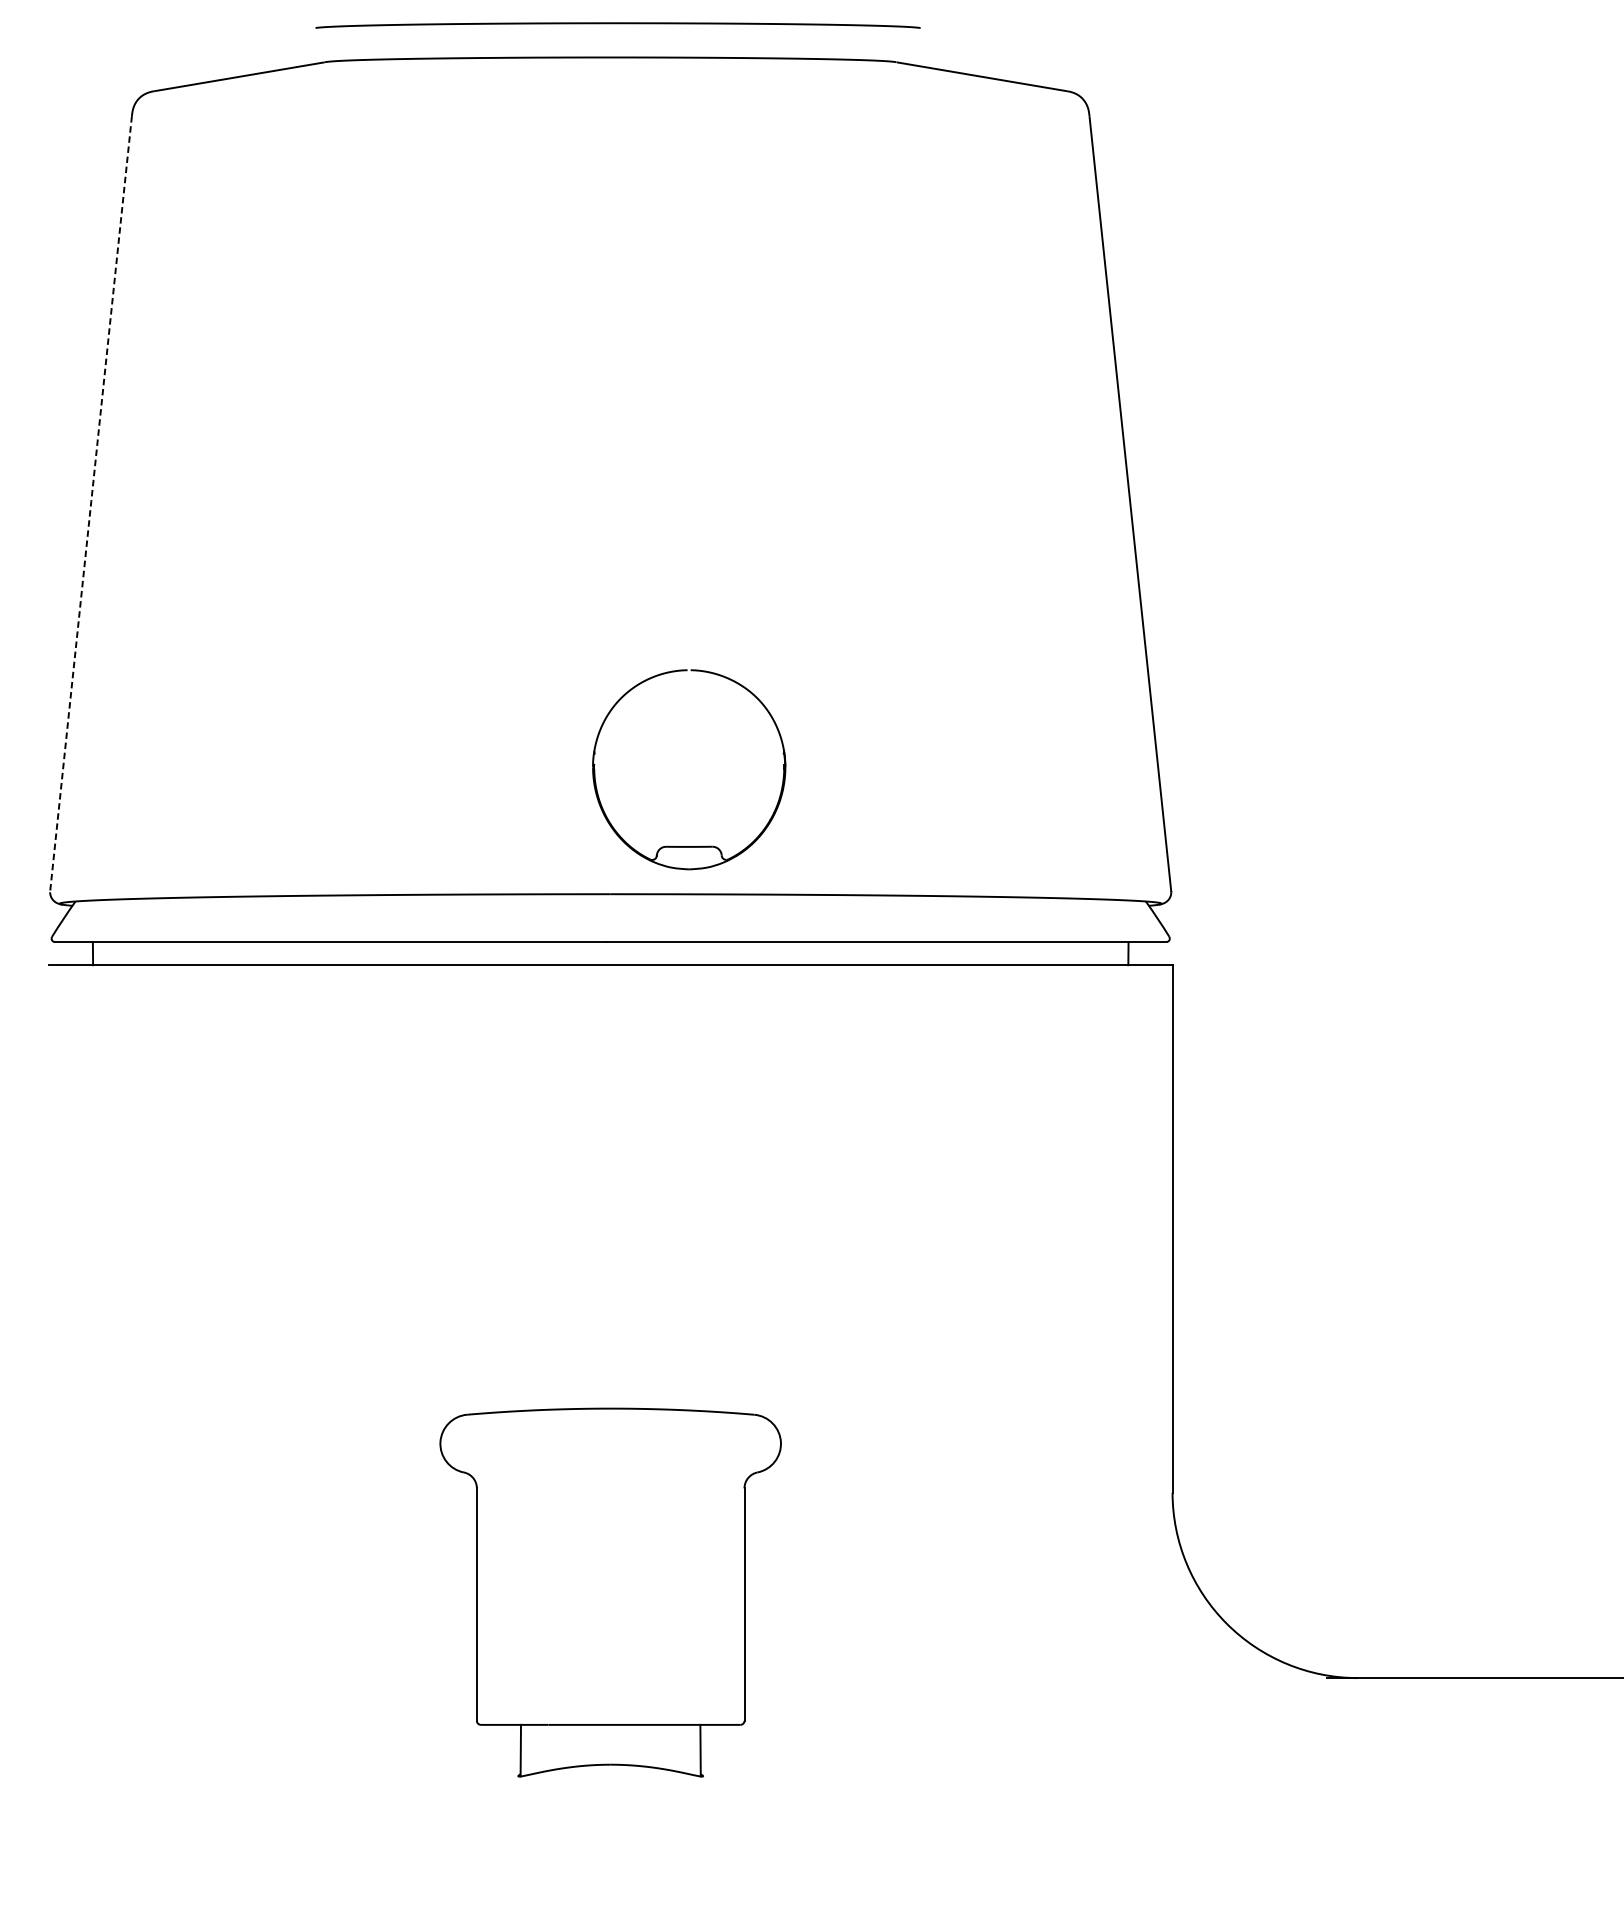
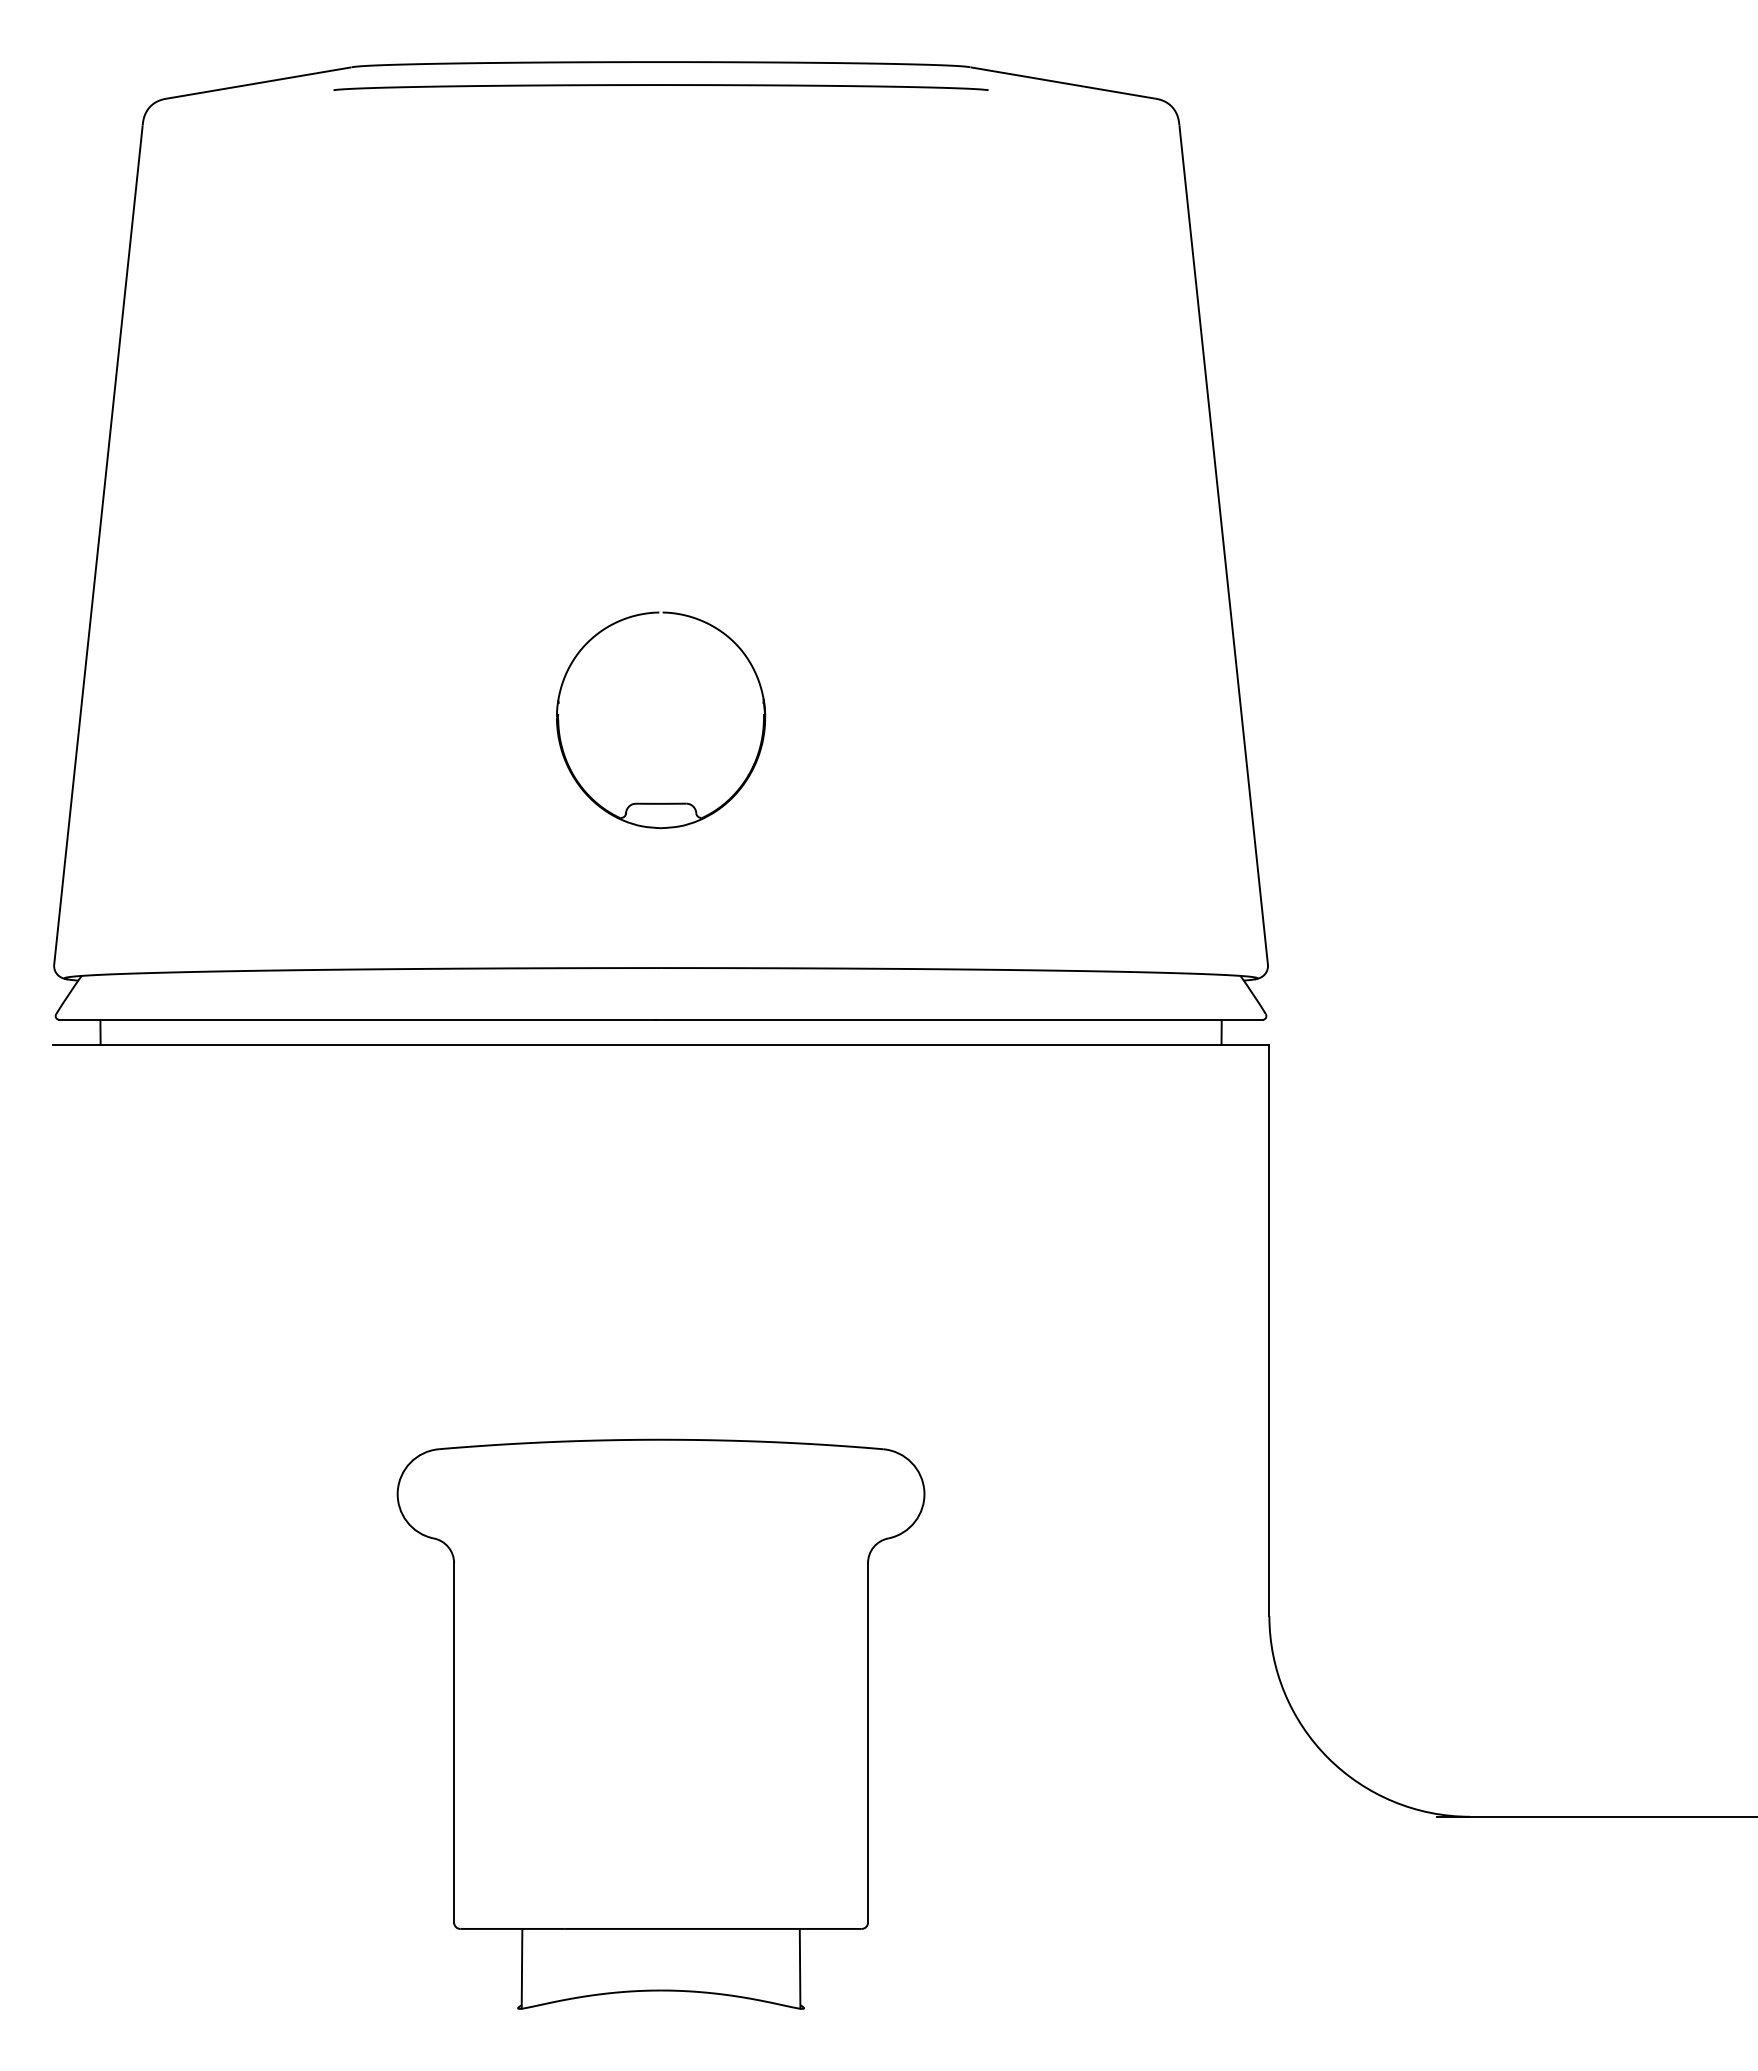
curve: (617, 23) -> (660, 85), moved
line: (91, 504) -> (98, 546), dashed -> solid
part: (689, 845) -> (661, 802), moved
part: (610, 1591) -> (660, 1723), size x1.43

